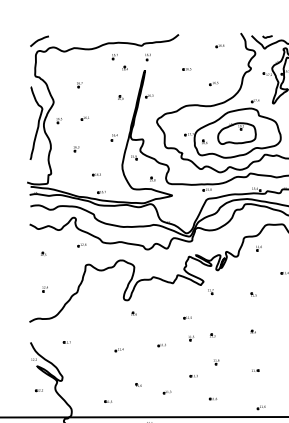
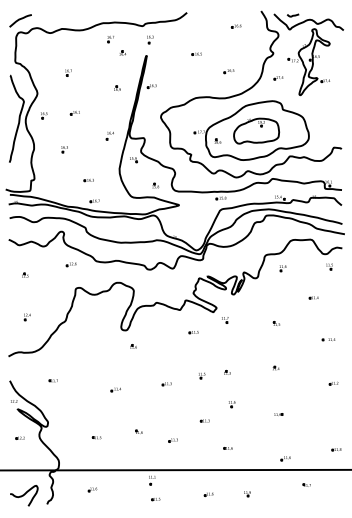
part: (255, 101) -> (278, 78), moved
part: (187, 317) -> (193, 332), moved
part: (108, 401) -> (96, 437), moved

